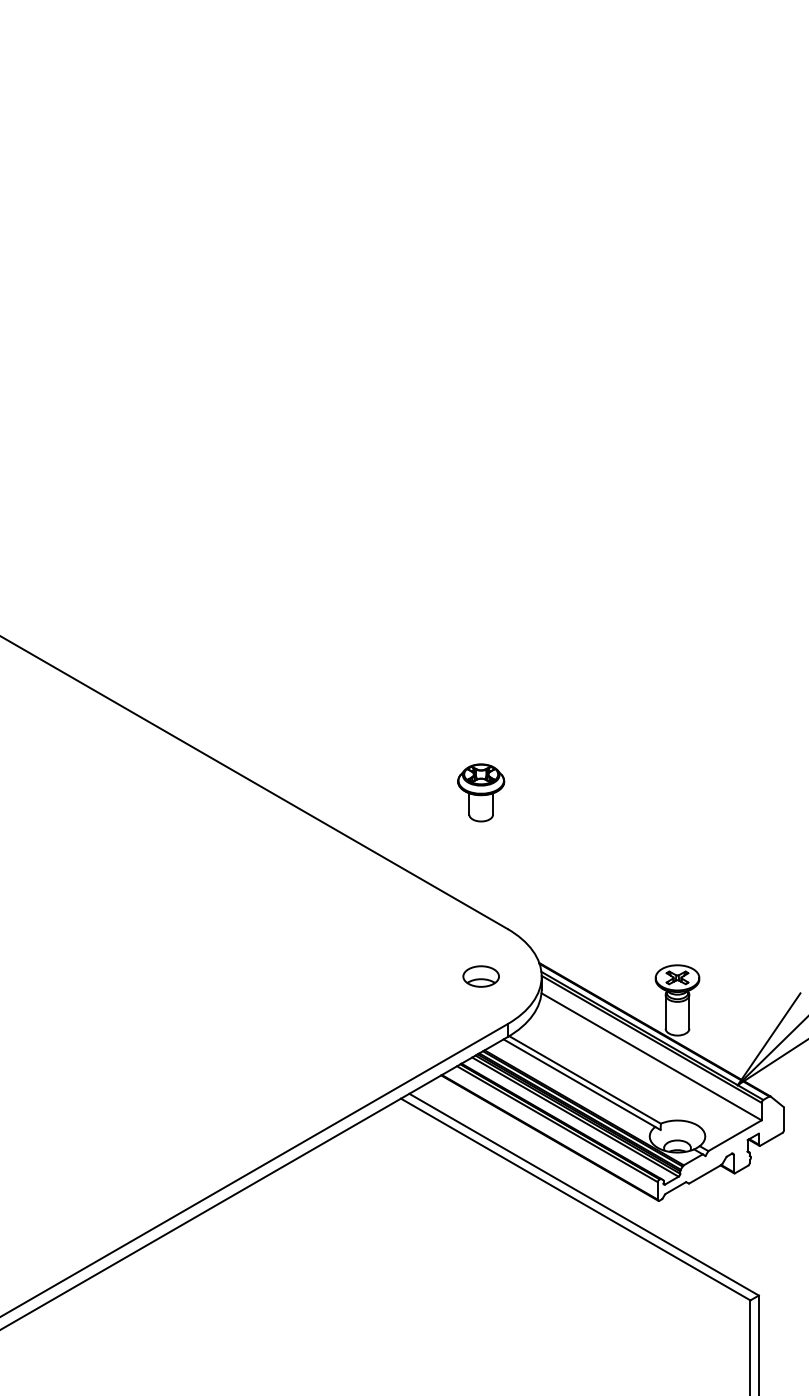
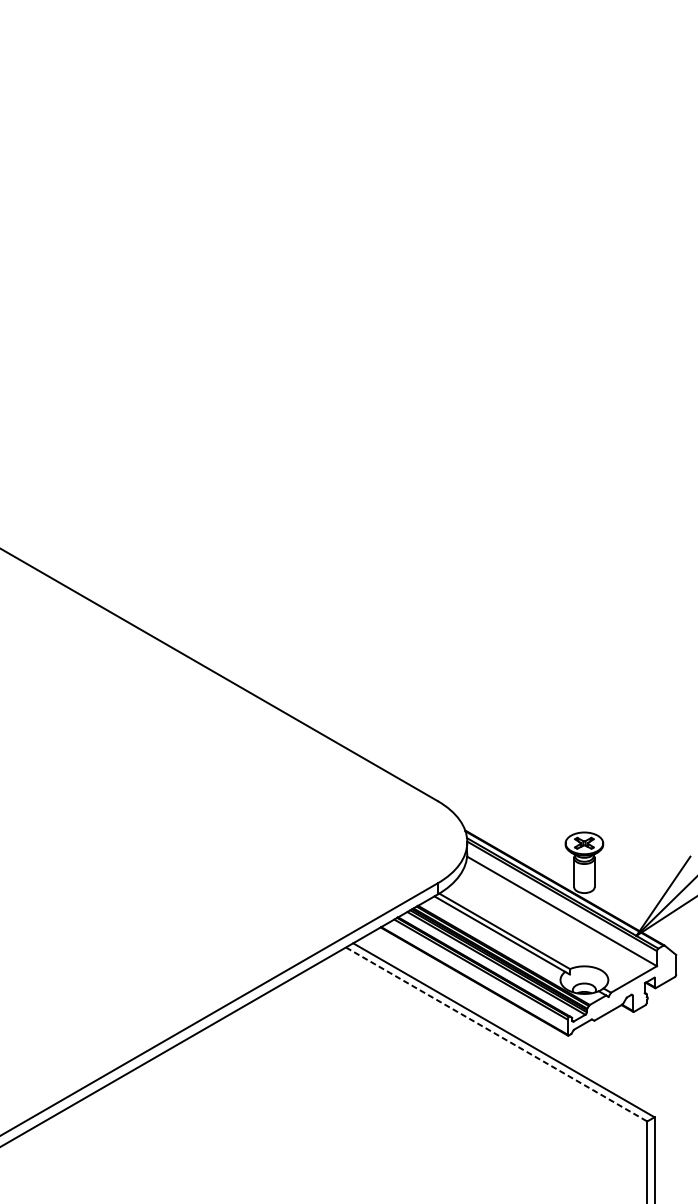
part: (481, 792) -> (415, 683), removed
part: (480, 976) -> (414, 842), removed
line: (575, 1199) -> (496, 1034), solid -> dashed

